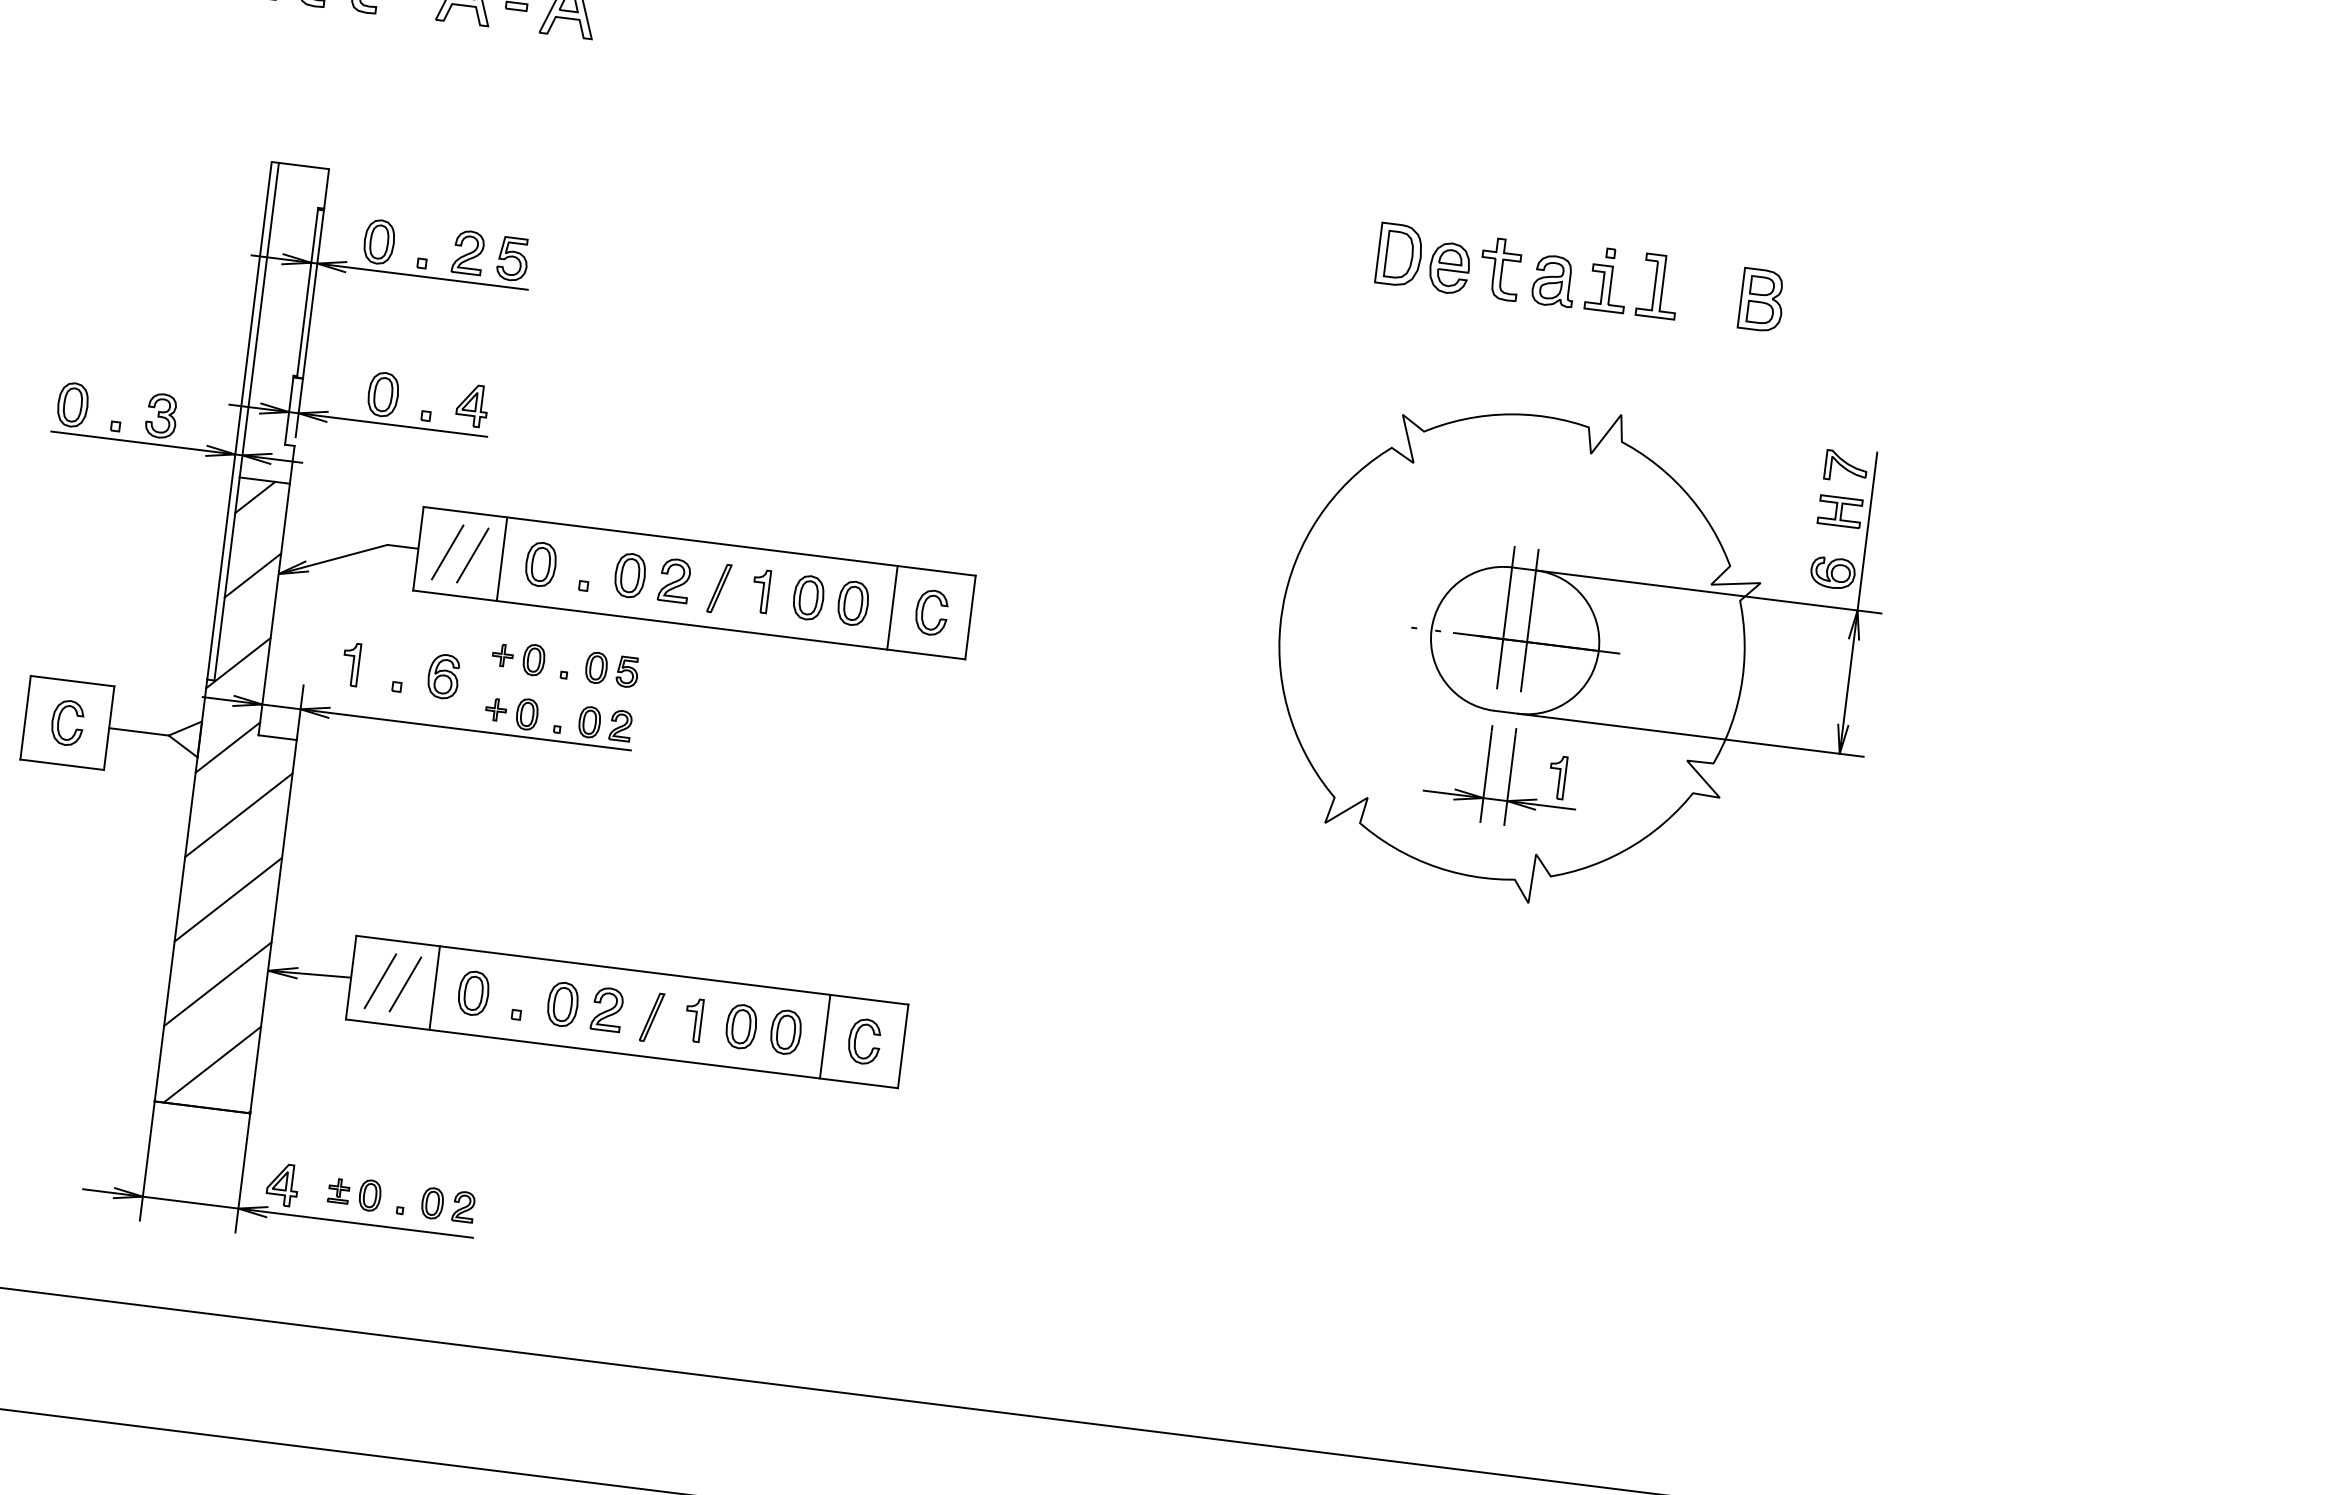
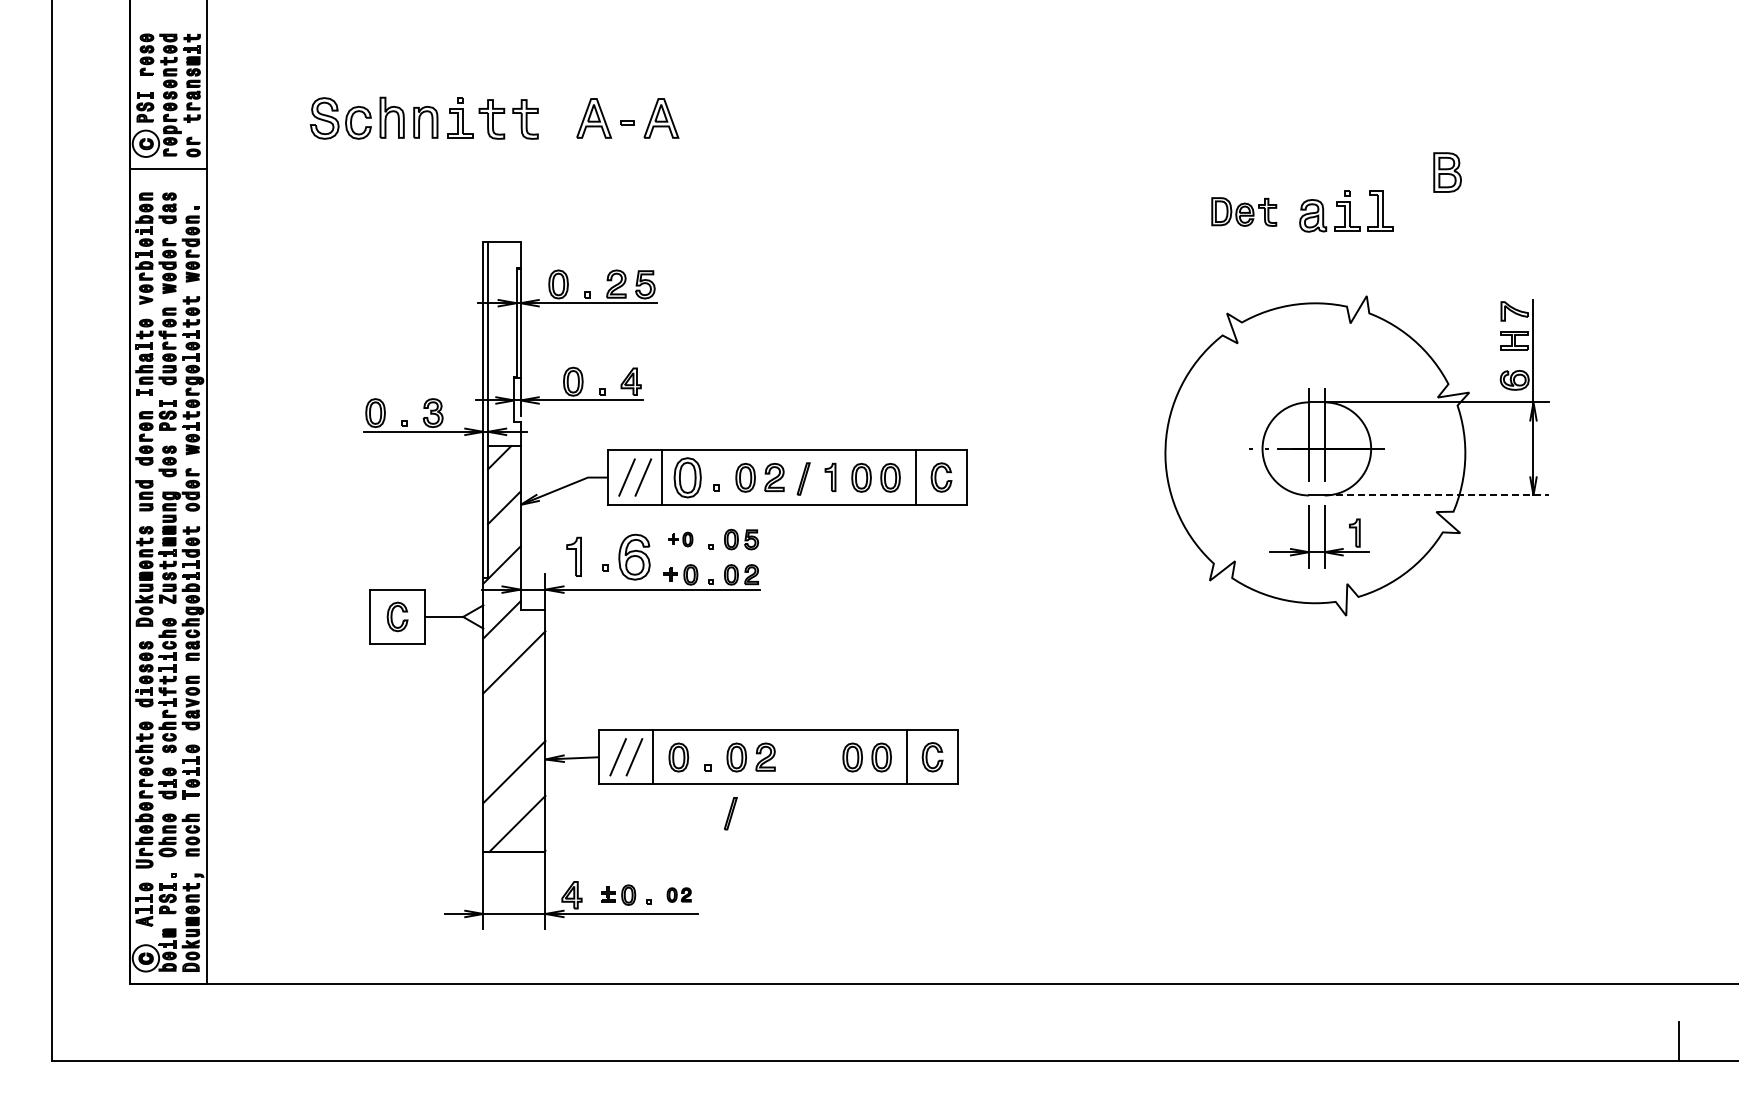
part: (1447, 261) -> (1243, 211), size x0.7
part: (1761, 300) -> (1447, 172), moved
part: (540, 563) -> (687, 477), size x1.4
part: (518, 658) -> (680, 539), size x0.7
part: (351, 663) -> (574, 556), size x1.4
part: (442, 676) -> (633, 557), size x1.6
line: (1691, 735) -> (1437, 495), solid -> dashed
line: (228, 900) -> (514, 717), removed
part: (651, 1017) -> (730, 813), moved
part: (693, 1019) -> (821, 756), removed
part: (446, 1204) -> (678, 894), size x0.7

